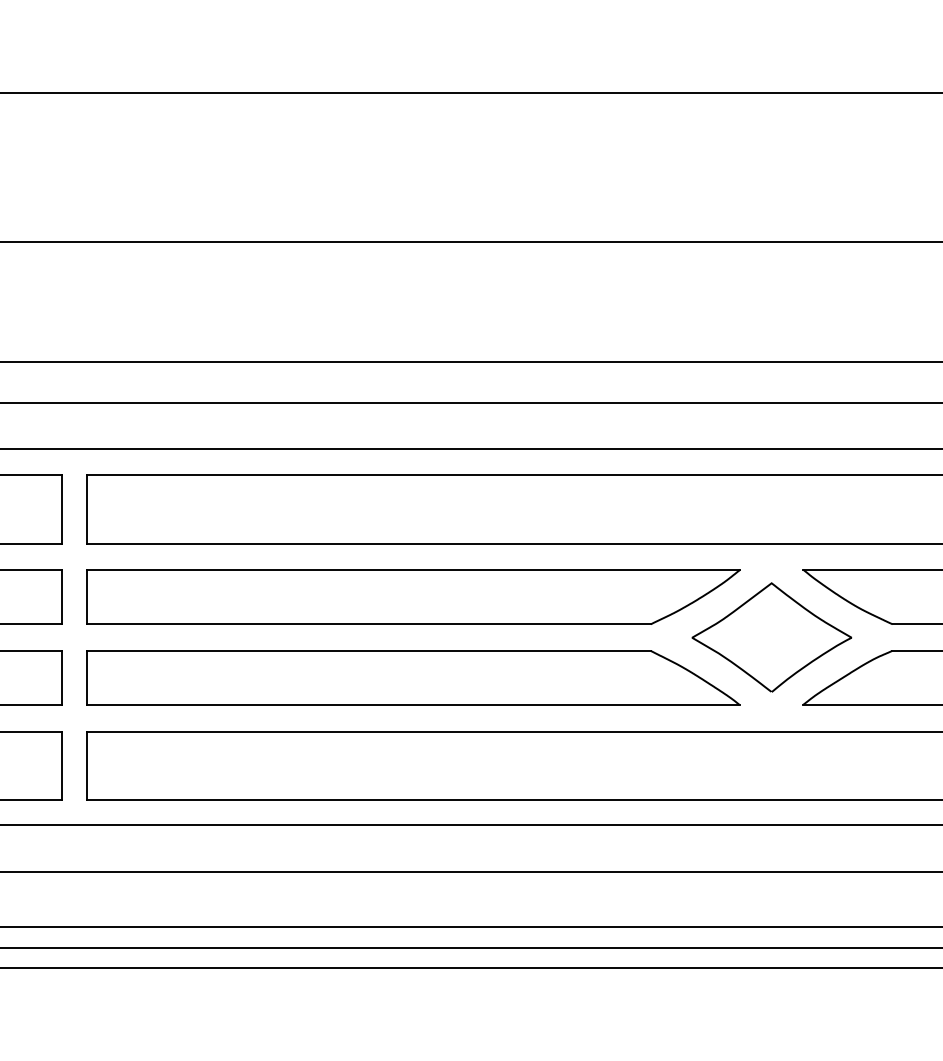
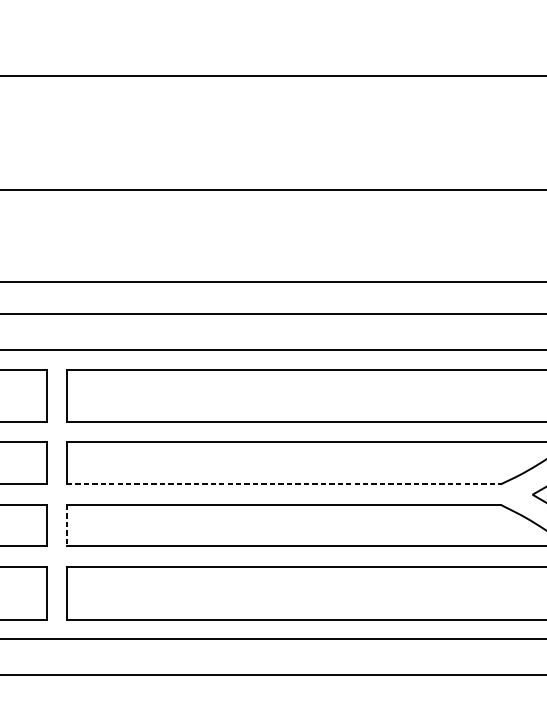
line: (369, 624) -> (284, 484), solid -> dashed
line: (86, 678) -> (66, 526), solid -> dashed

